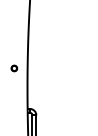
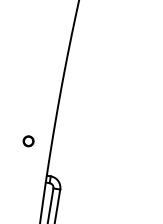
part: (14, 68) -> (28, 141), moved

